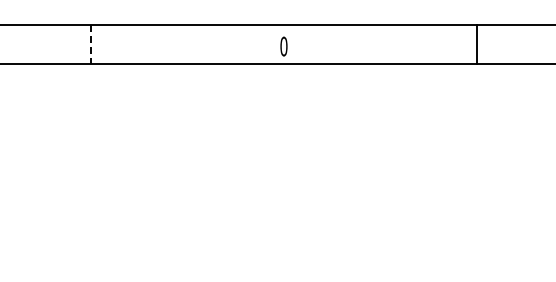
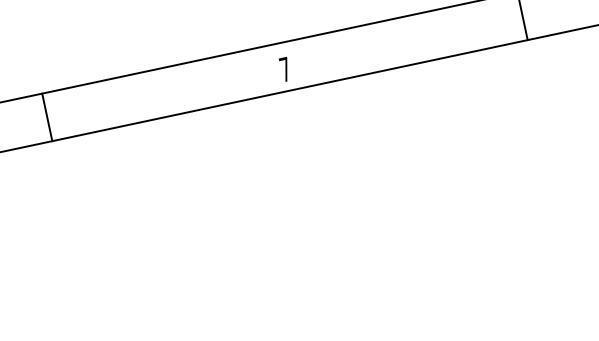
line: (90, 44) -> (46, 117), dashed -> solid
text: (283, 46) -> (284, 69), 0 -> 7

